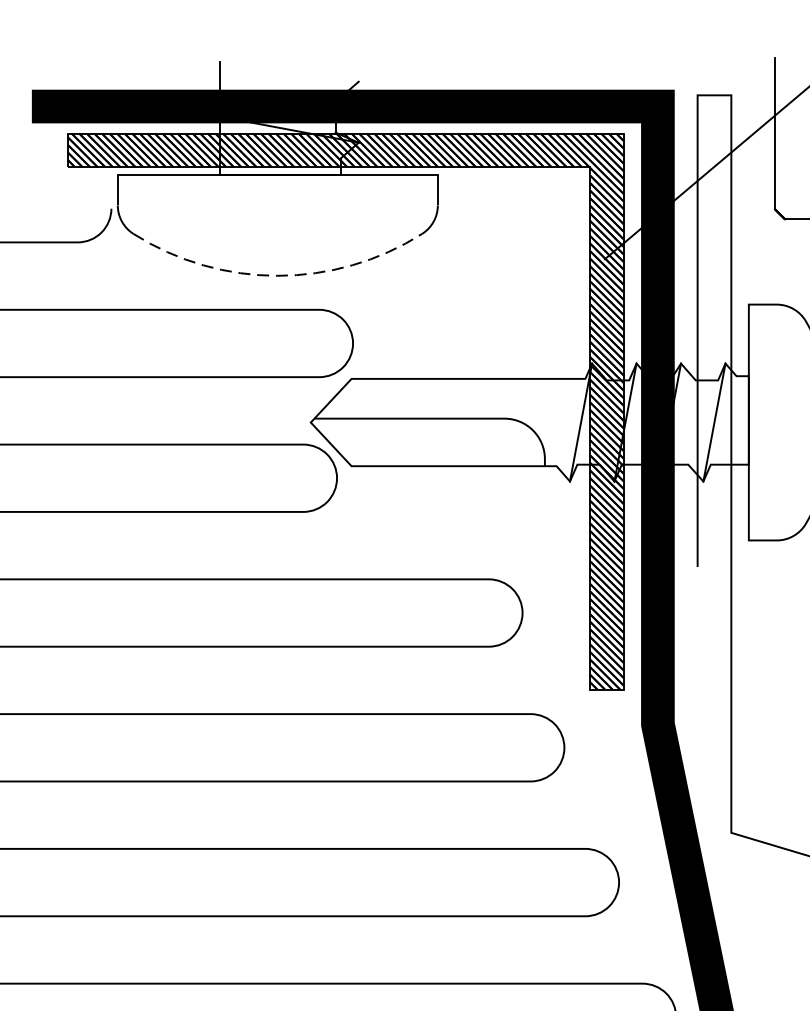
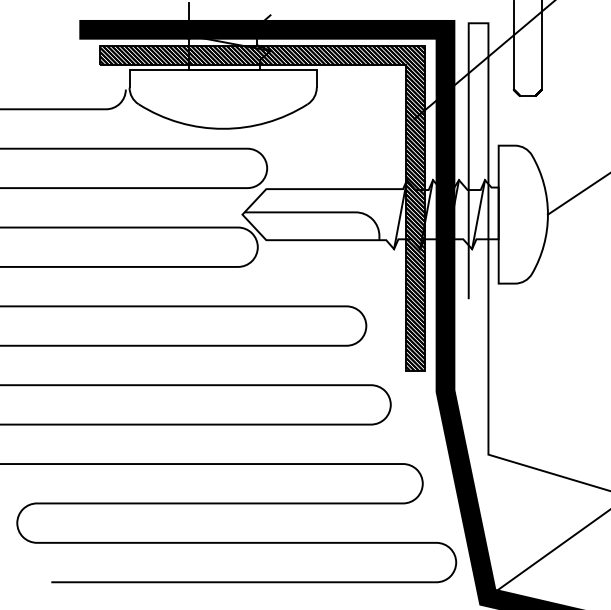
line: (278, 275) -> (223, 128), dashed -> solid

